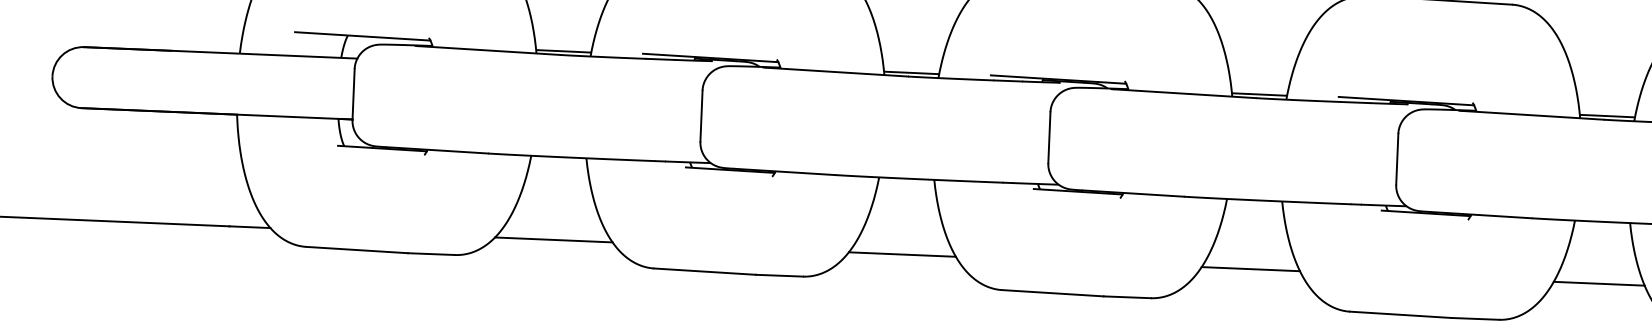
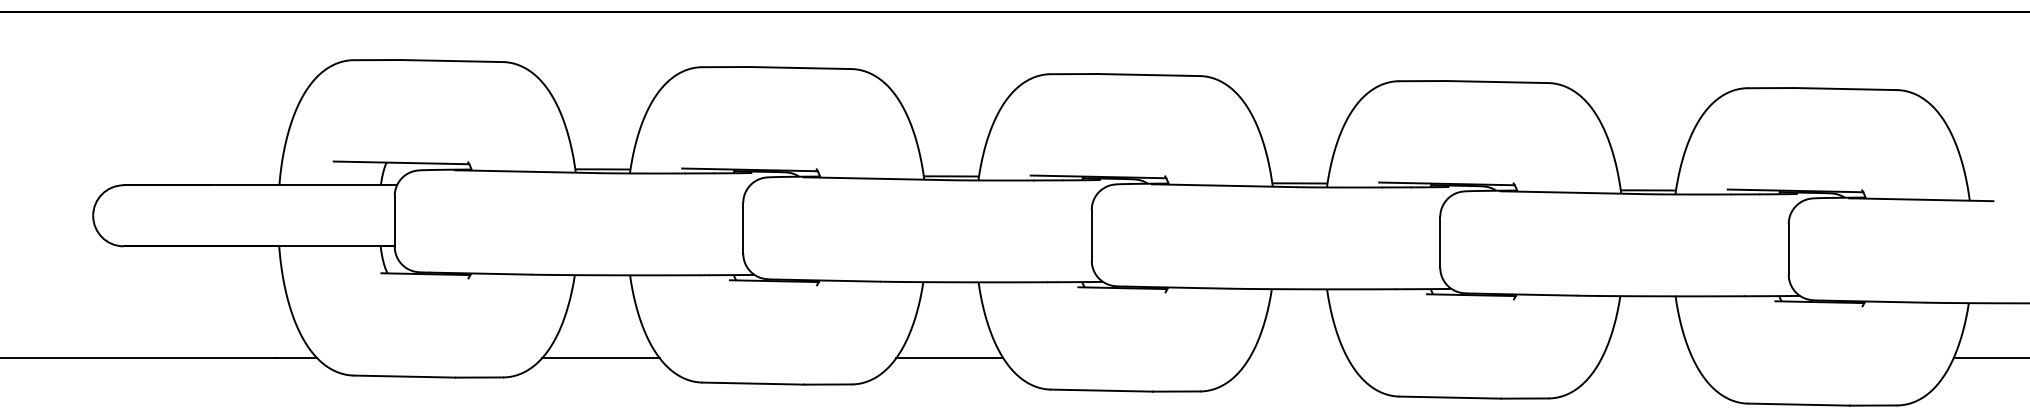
line: (1250, 269) -> (1298, 358), removed
line: (1598, 283) -> (1646, 358), removed

